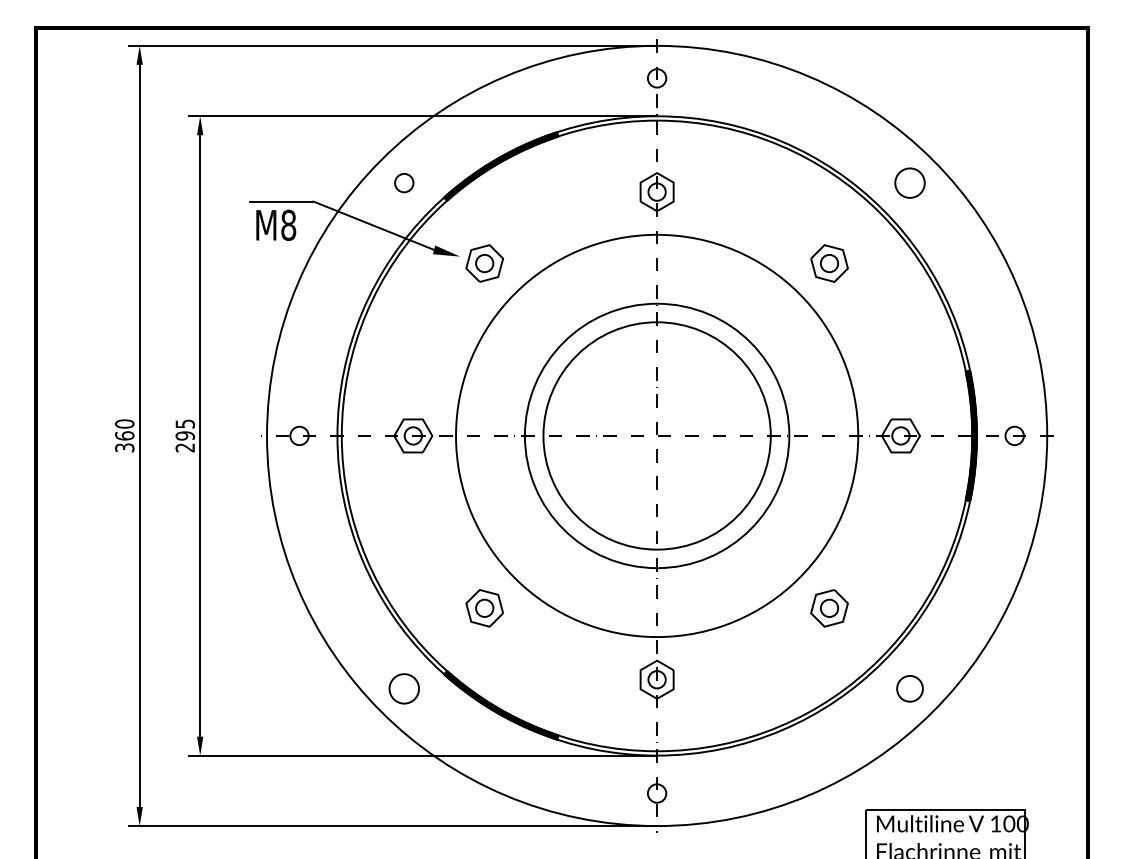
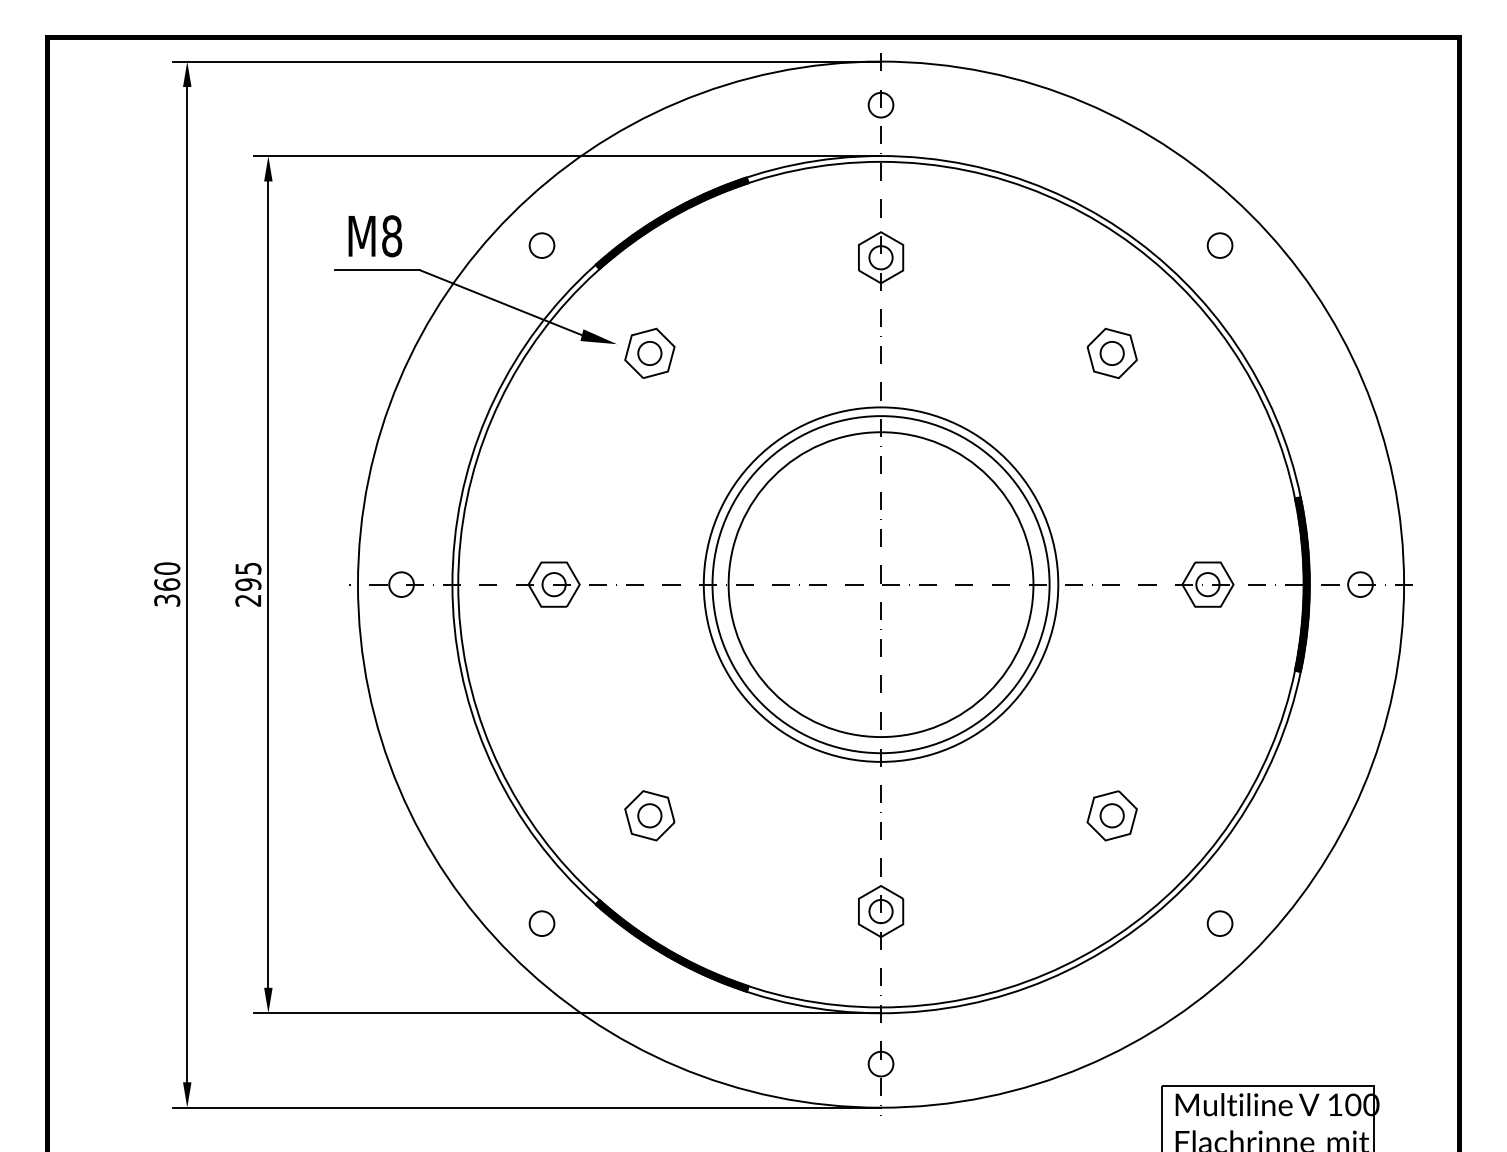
circle: (909, 183) -> (1219, 245), size x0.62
text: (276, 225) -> (375, 236), moved
circle: (656, 435) -> (880, 584), size x0.62
circle: (403, 688) -> (541, 923), size x0.62
circle: (909, 688) -> (1219, 923), size x0.71

